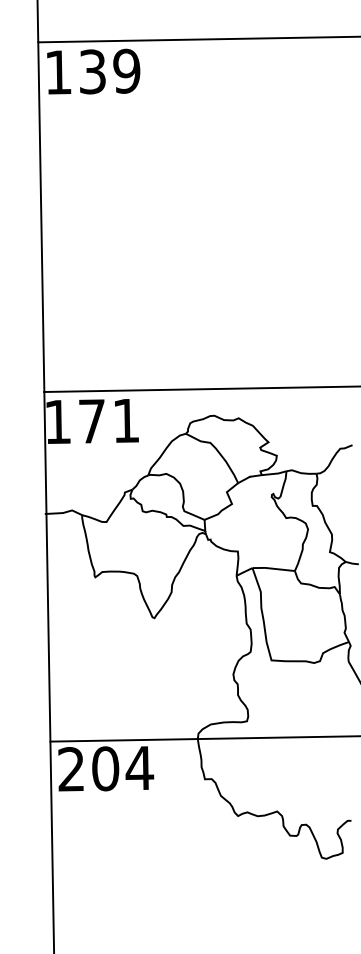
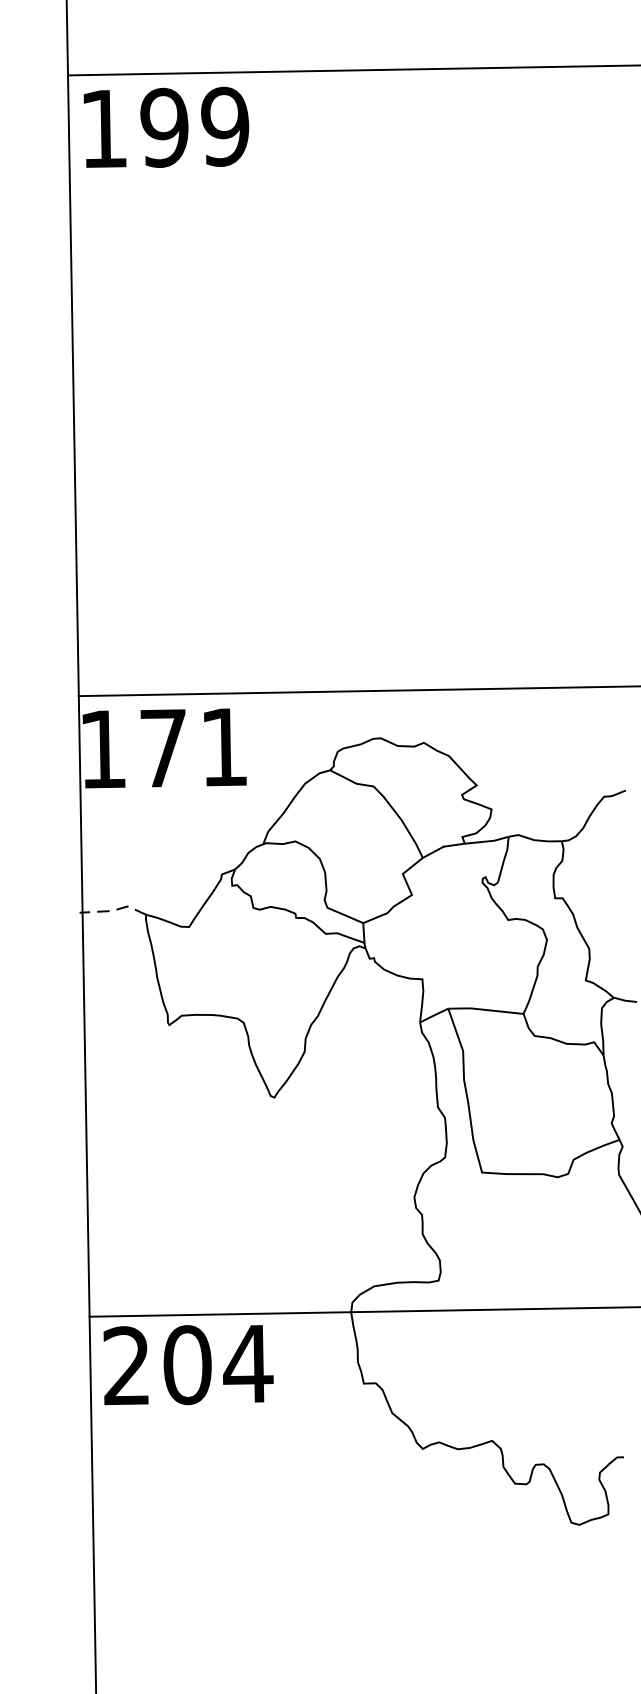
text: (92, 71) -> (164, 127), 139 -> 199
line: (63, 512) -> (112, 910), solid -> dashed

